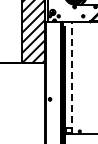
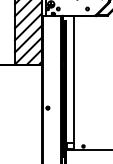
line: (71, 78) -> (73, 83), dashed -> solid

